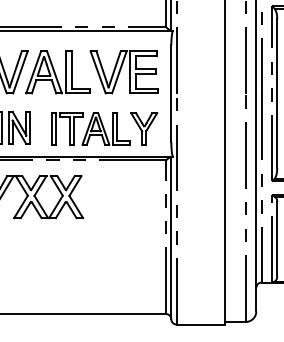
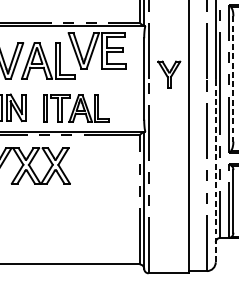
part: (123, 72) -> (96, 50), moved
line: (277, 94) -> (233, 79), solid -> dashed
part: (143, 128) -> (168, 74), moved
line: (256, 202) -> (215, 170), solid -> dashed

